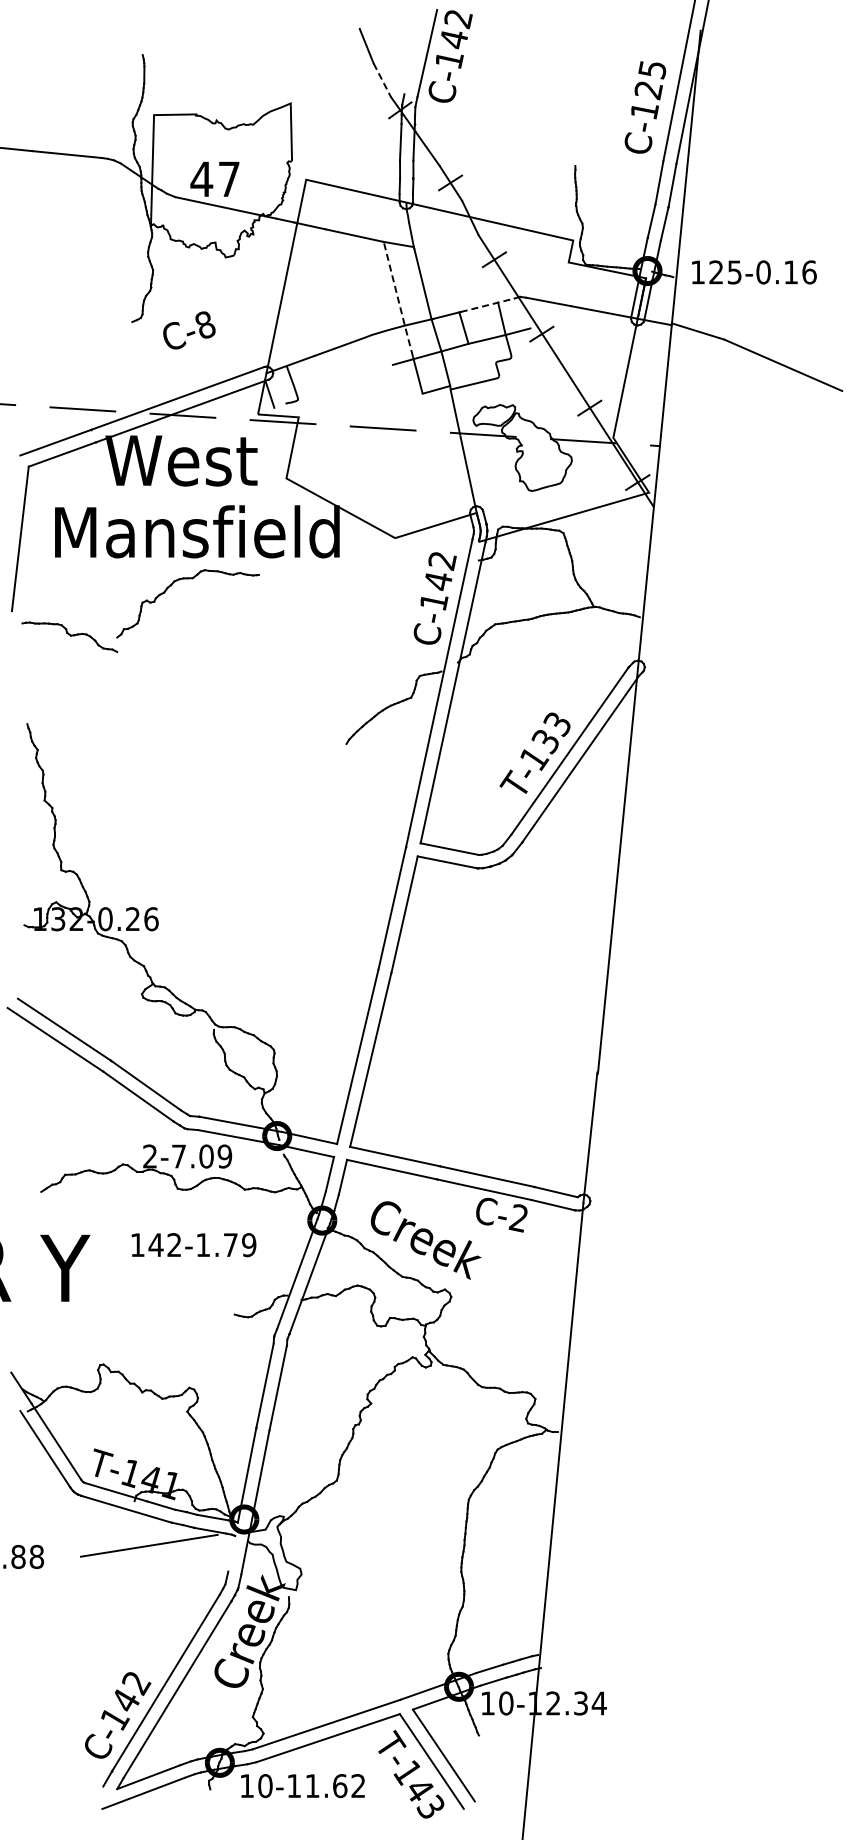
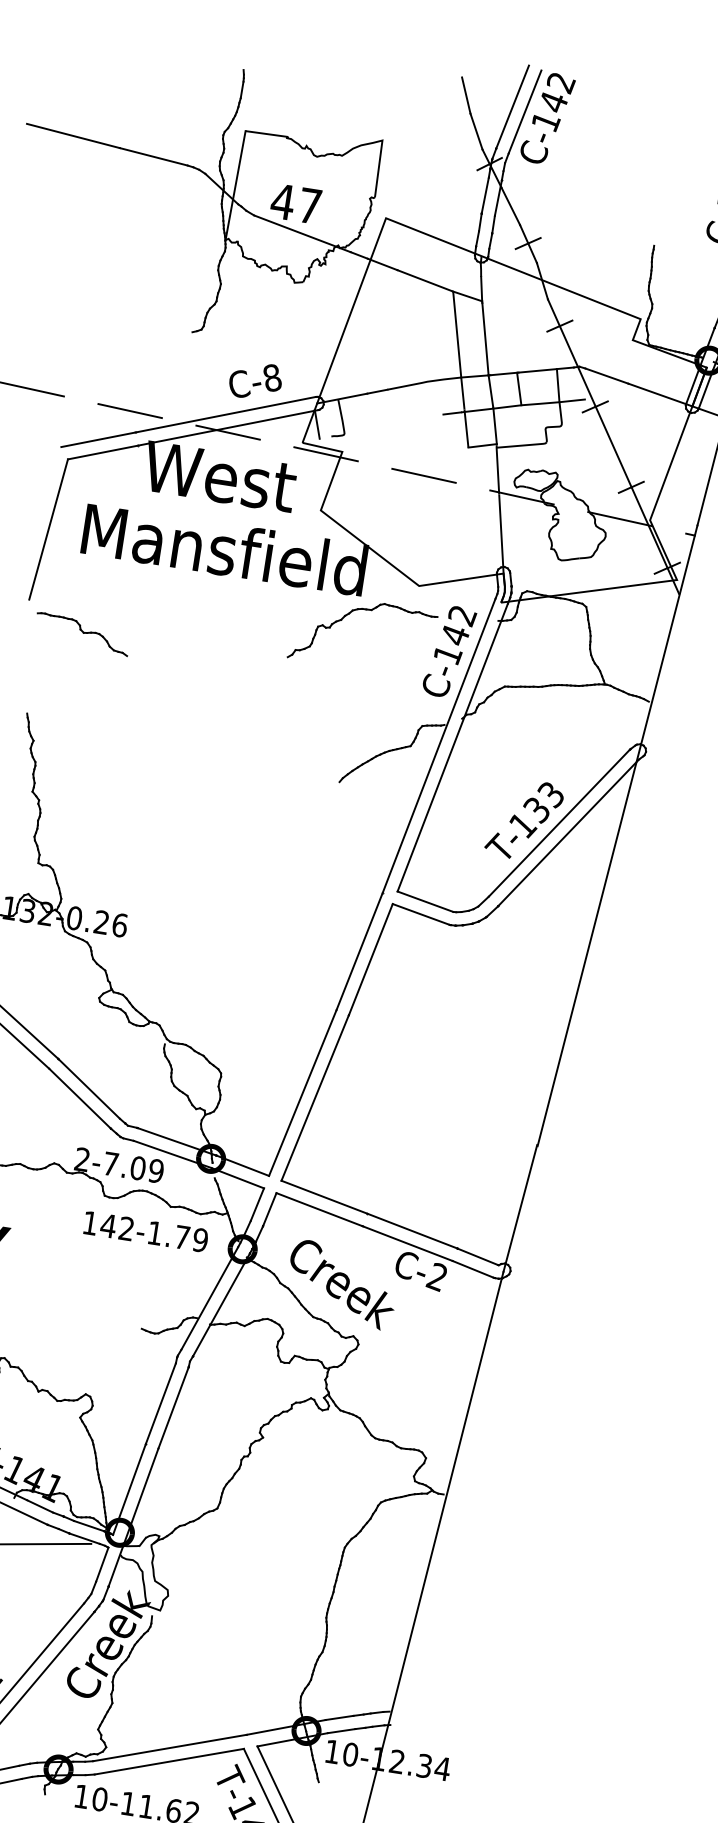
line: (414, 50) -> (512, 107), added
line: (382, 80) -> (476, 131), dashed -> solid
line: (398, 299) -> (458, 350), dashed -> solid
line: (487, 305) -> (545, 370), dashed -> solid
text: (189, 330) -> (255, 381), moved
part: (171, 586) -> (349, 615), moved
text: (193, 1245) -> (145, 1232), moved
line: (231, 1553) -> (102, 1564), added

